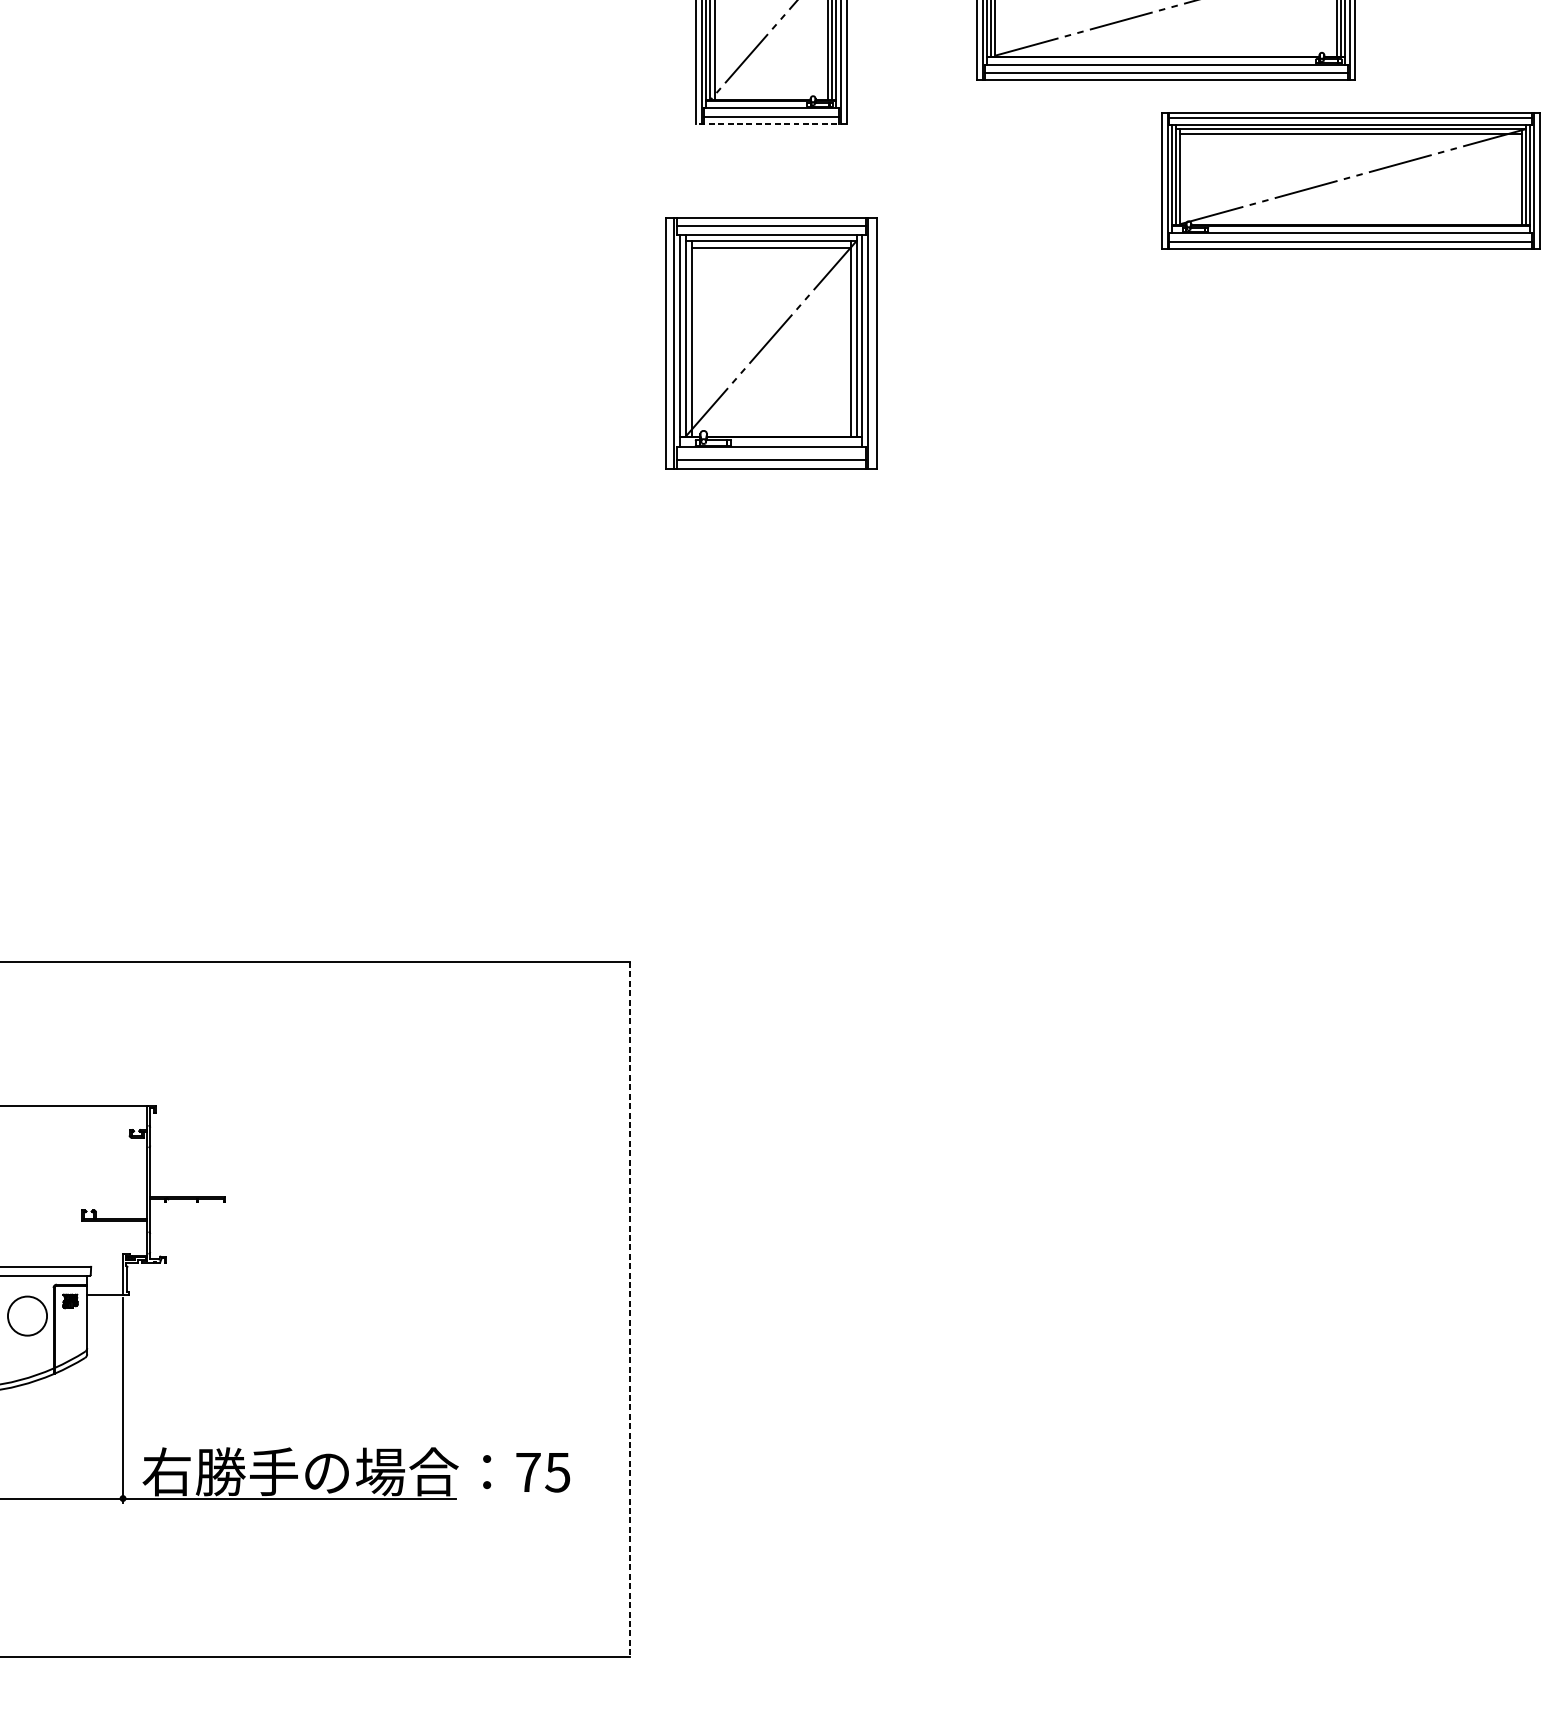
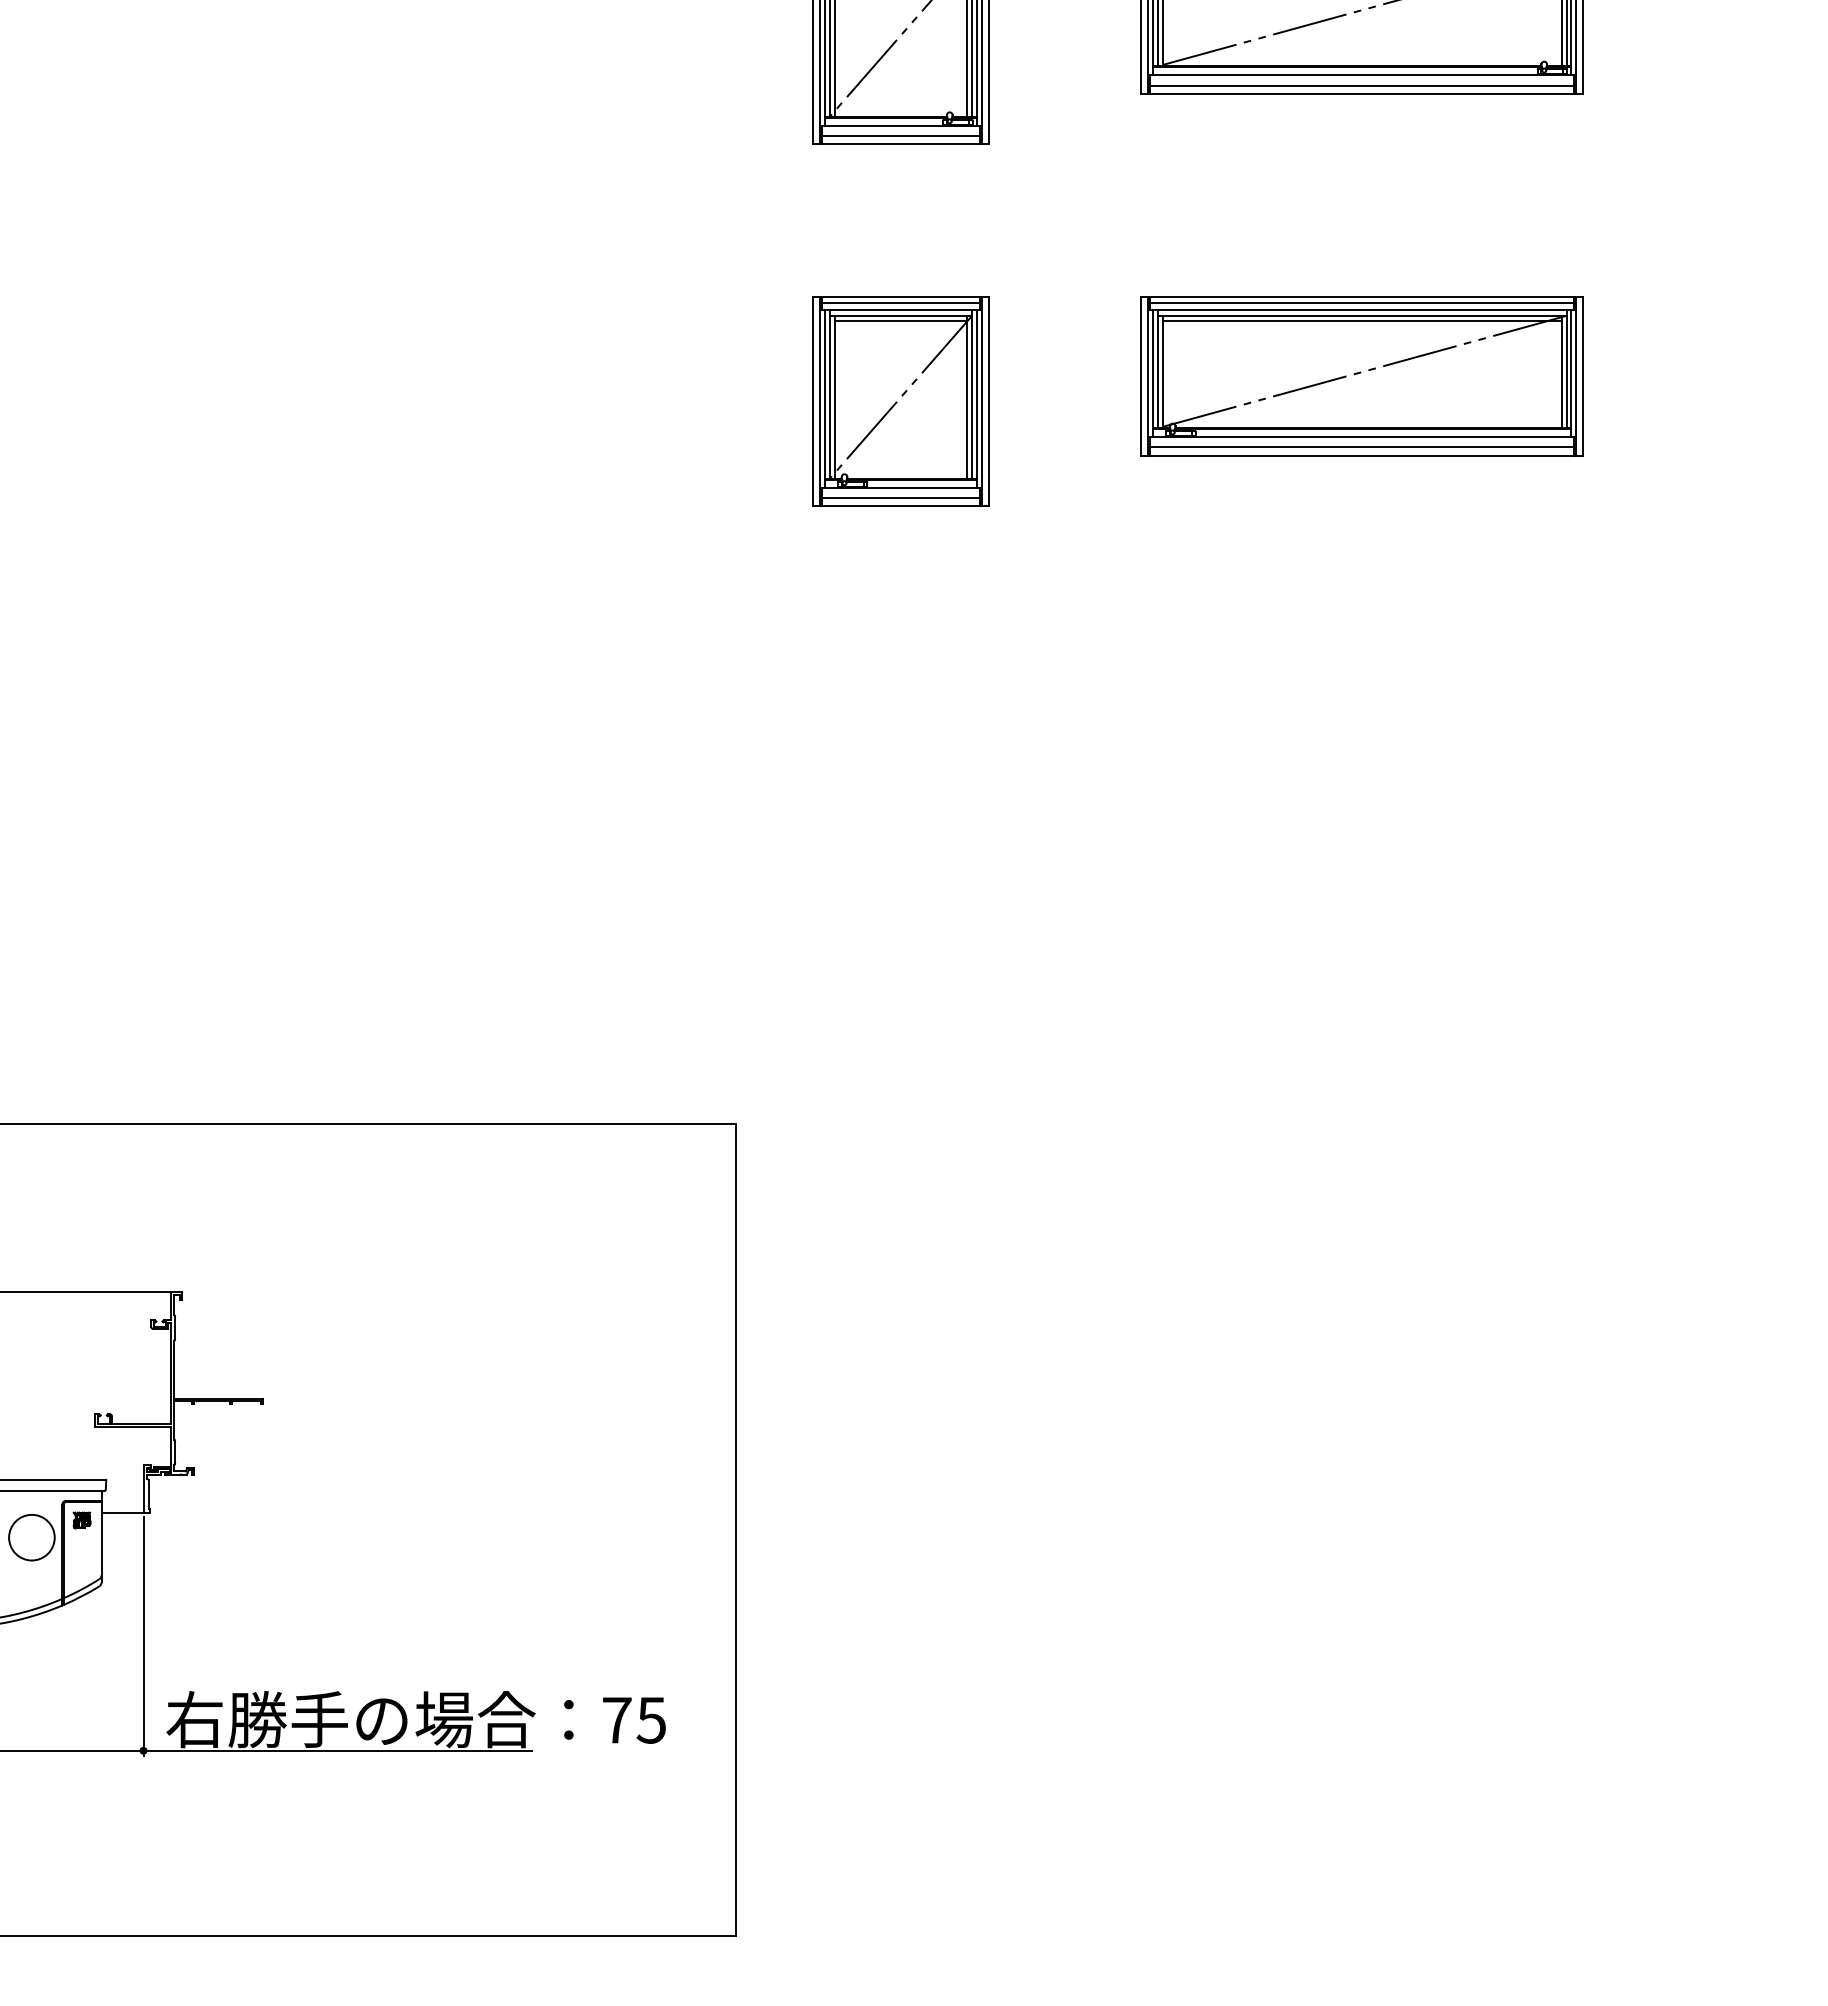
line: (770, 123) -> (900, 144), dashed -> solid
part: (1350, 181) -> (1361, 376), moved
part: (770, 343) -> (900, 401), size x0.71
line: (630, 1309) -> (736, 1530), dashed -> solid

